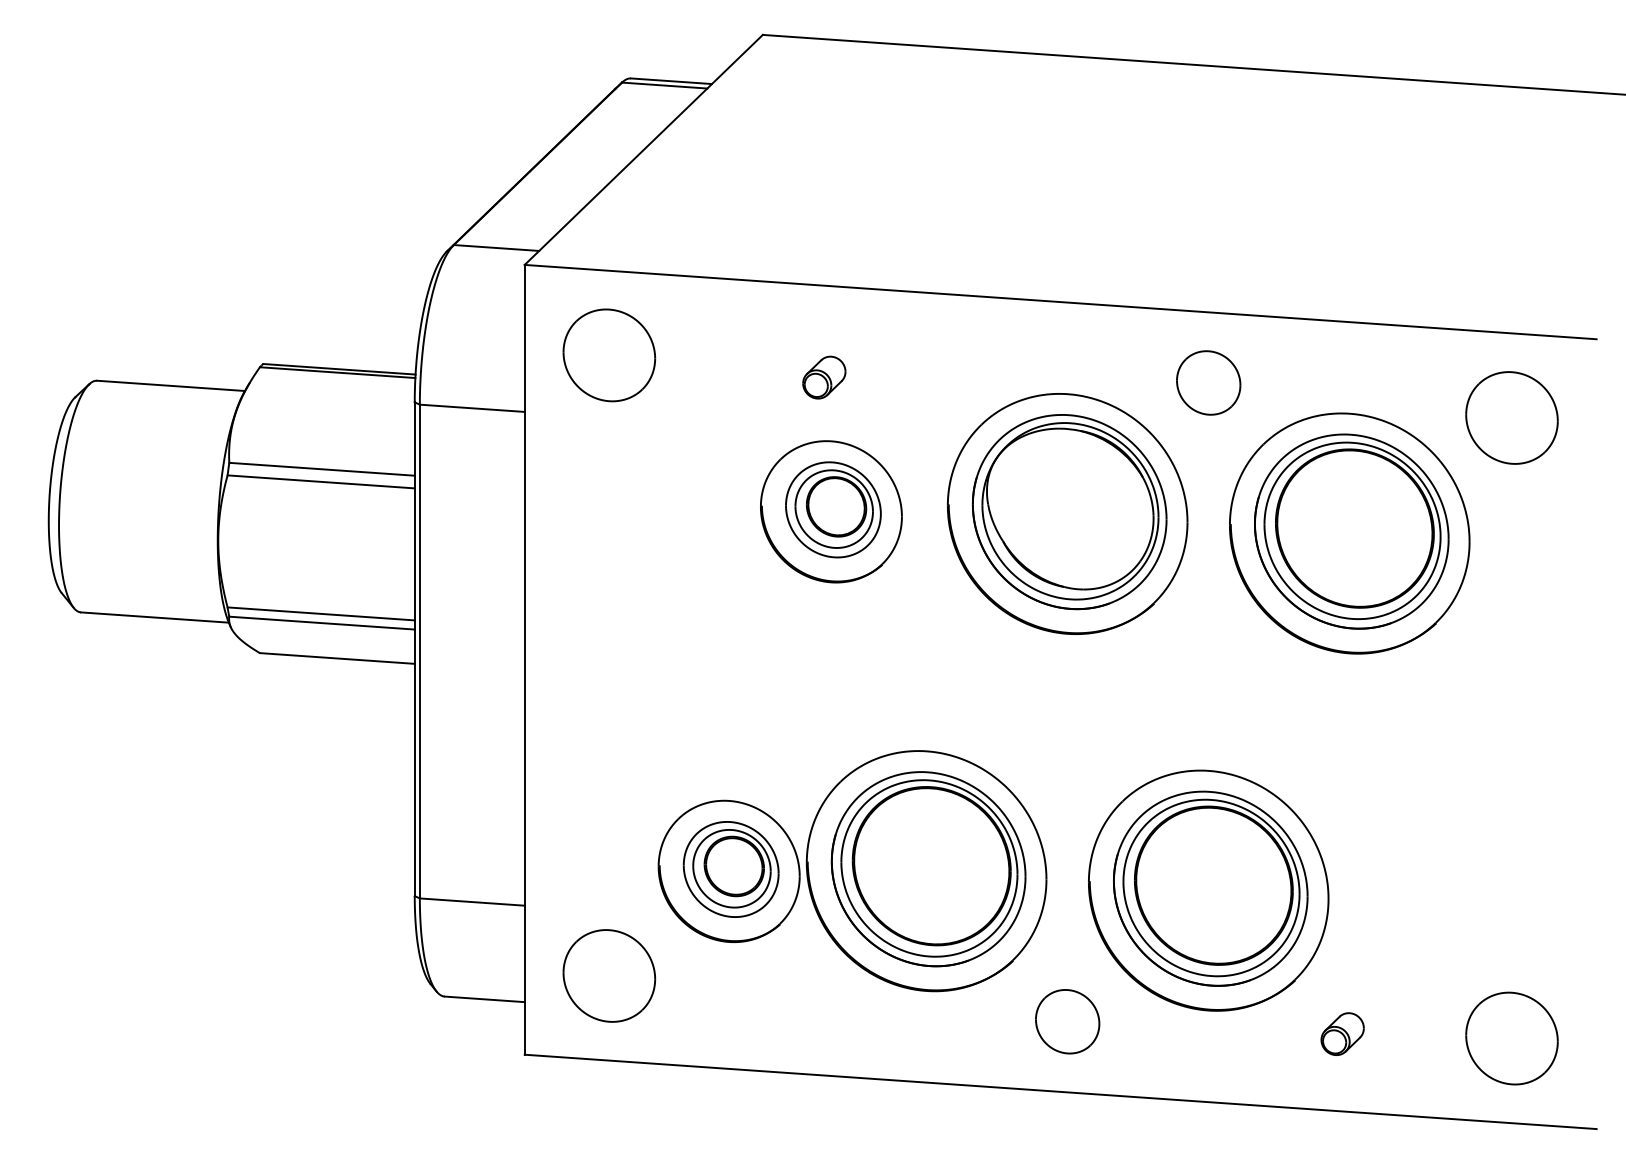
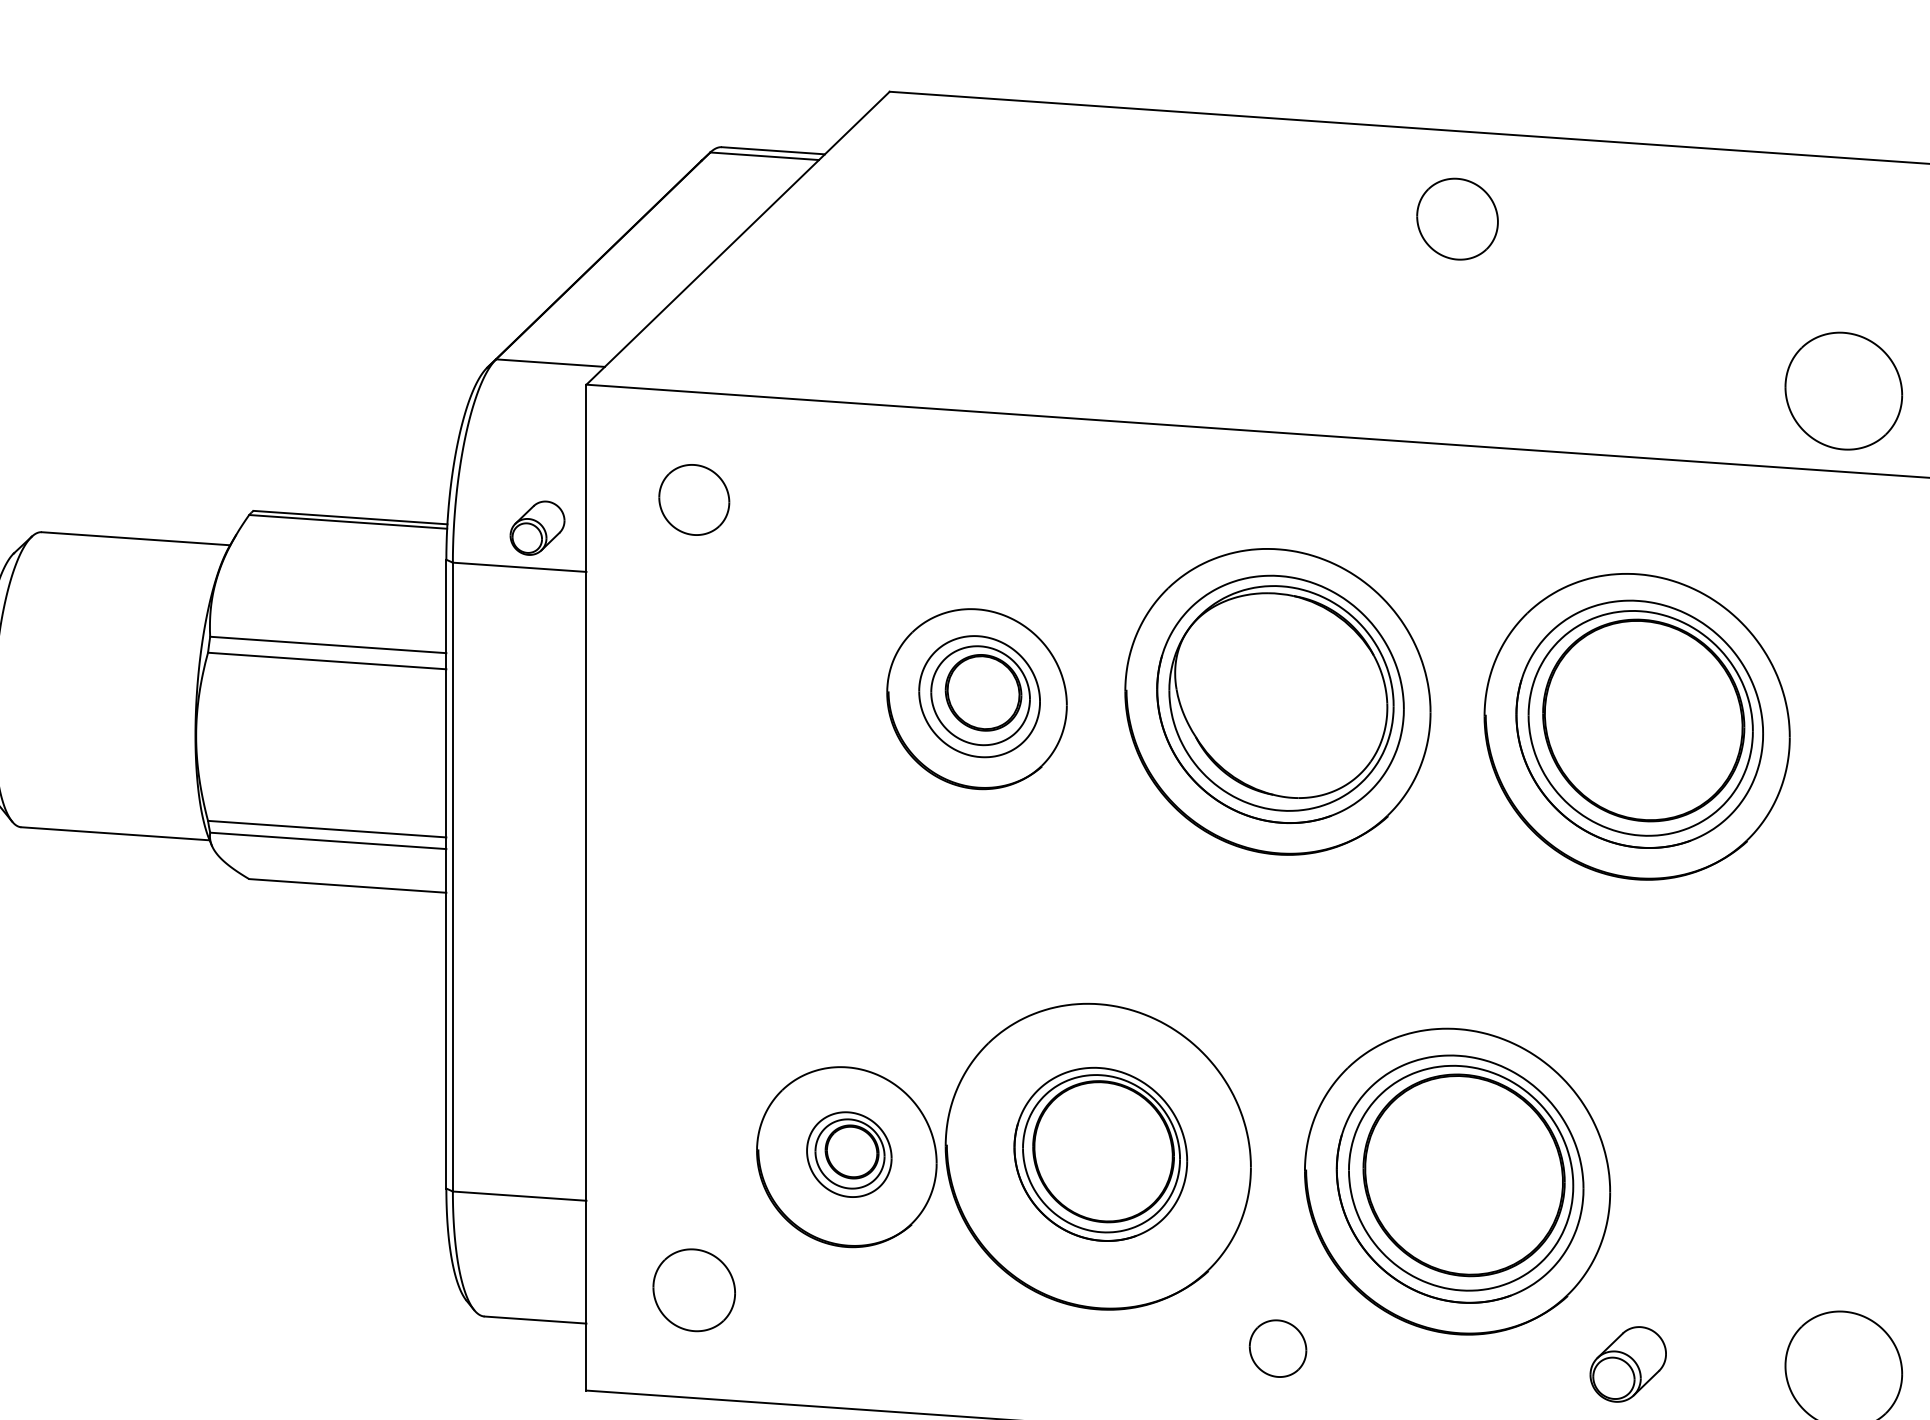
part: (609, 355) -> (694, 500), size x0.6
part: (824, 377) -> (537, 528), moved
part: (1208, 382) -> (1457, 218), moved
part: (1511, 417) -> (1843, 390), moved
part: (730, 869) -> (848, 1154), size x0.7
part: (928, 869) -> (1100, 1154), size x0.7
part: (609, 975) -> (694, 1289), size x0.7
part: (1067, 1021) -> (1277, 1348), size x0.7
part: (1342, 1033) -> (1627, 1363), size x1.4

